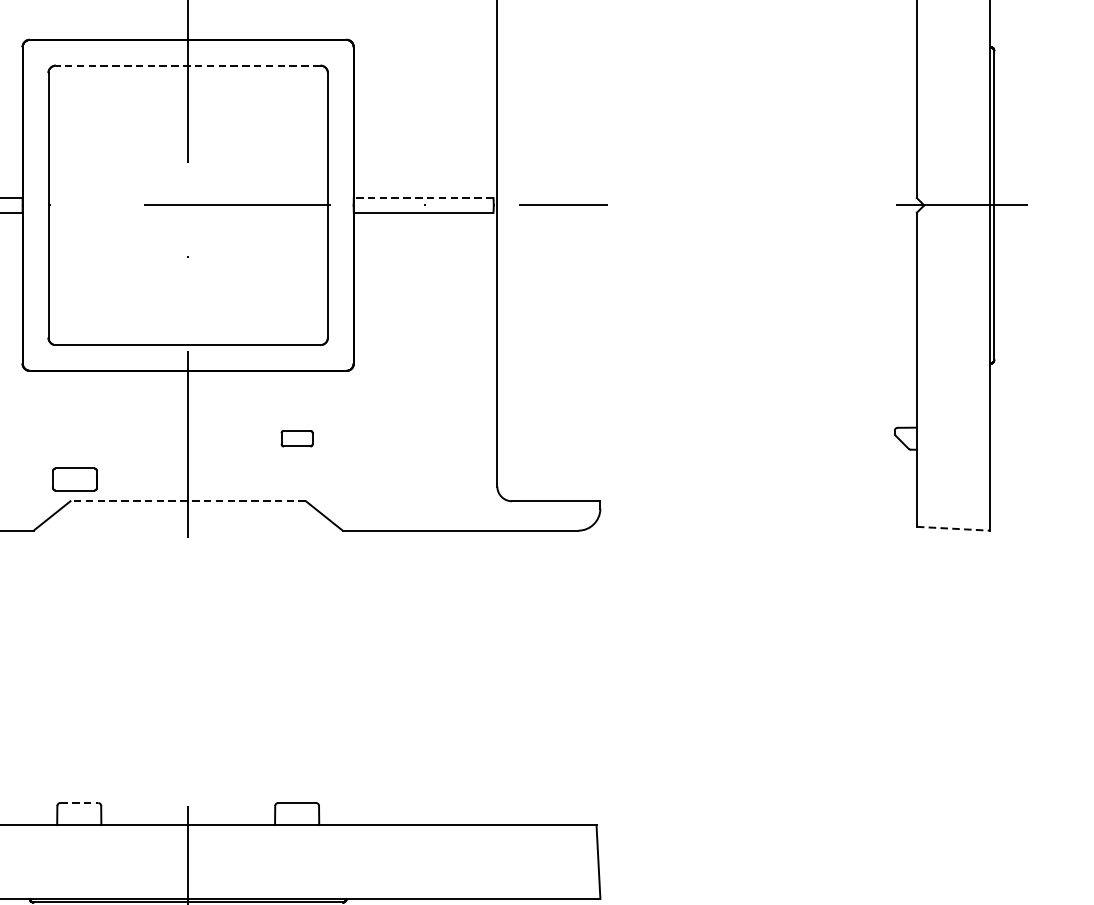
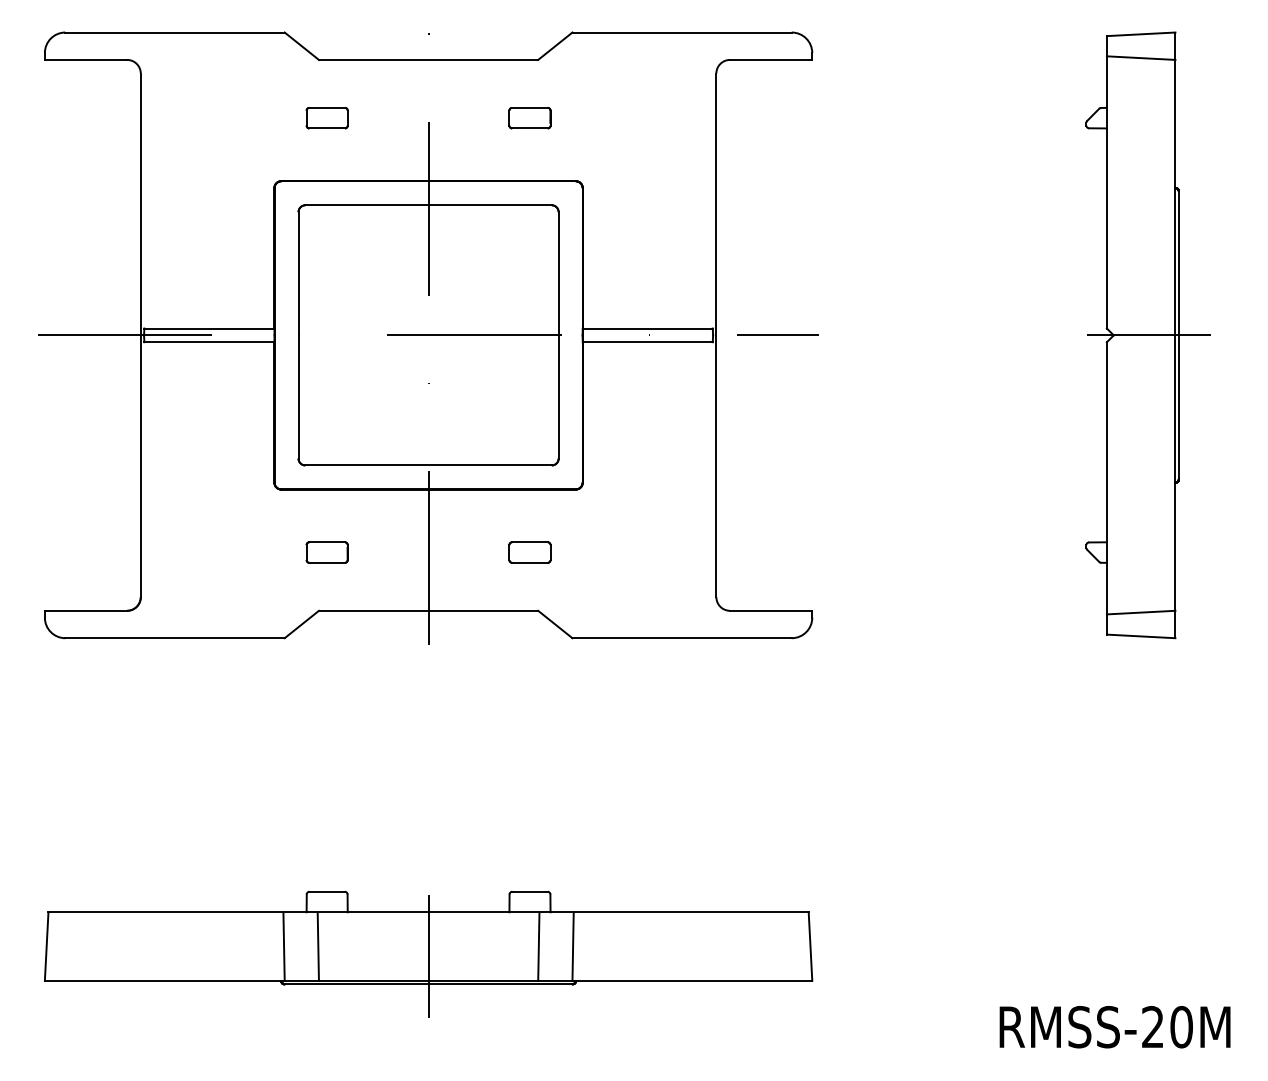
line: (188, 65) -> (428, 205), dashed -> solid
line: (423, 198) -> (647, 328), dashed -> solid
part: (296, 438) -> (529, 552), size x1.43
part: (74, 479) -> (326, 552), moved
line: (188, 500) -> (428, 610), dashed -> solid
line: (952, 503) -> (1140, 612), added
line: (954, 528) -> (1141, 636), dashed -> solid
line: (79, 802) -> (327, 891), dashed -> solid
line: (32, 861) -> (283, 946), added
line: (68, 861) -> (317, 946), added
line: (306, 861) -> (538, 946), added
line: (342, 861) -> (572, 946), added

